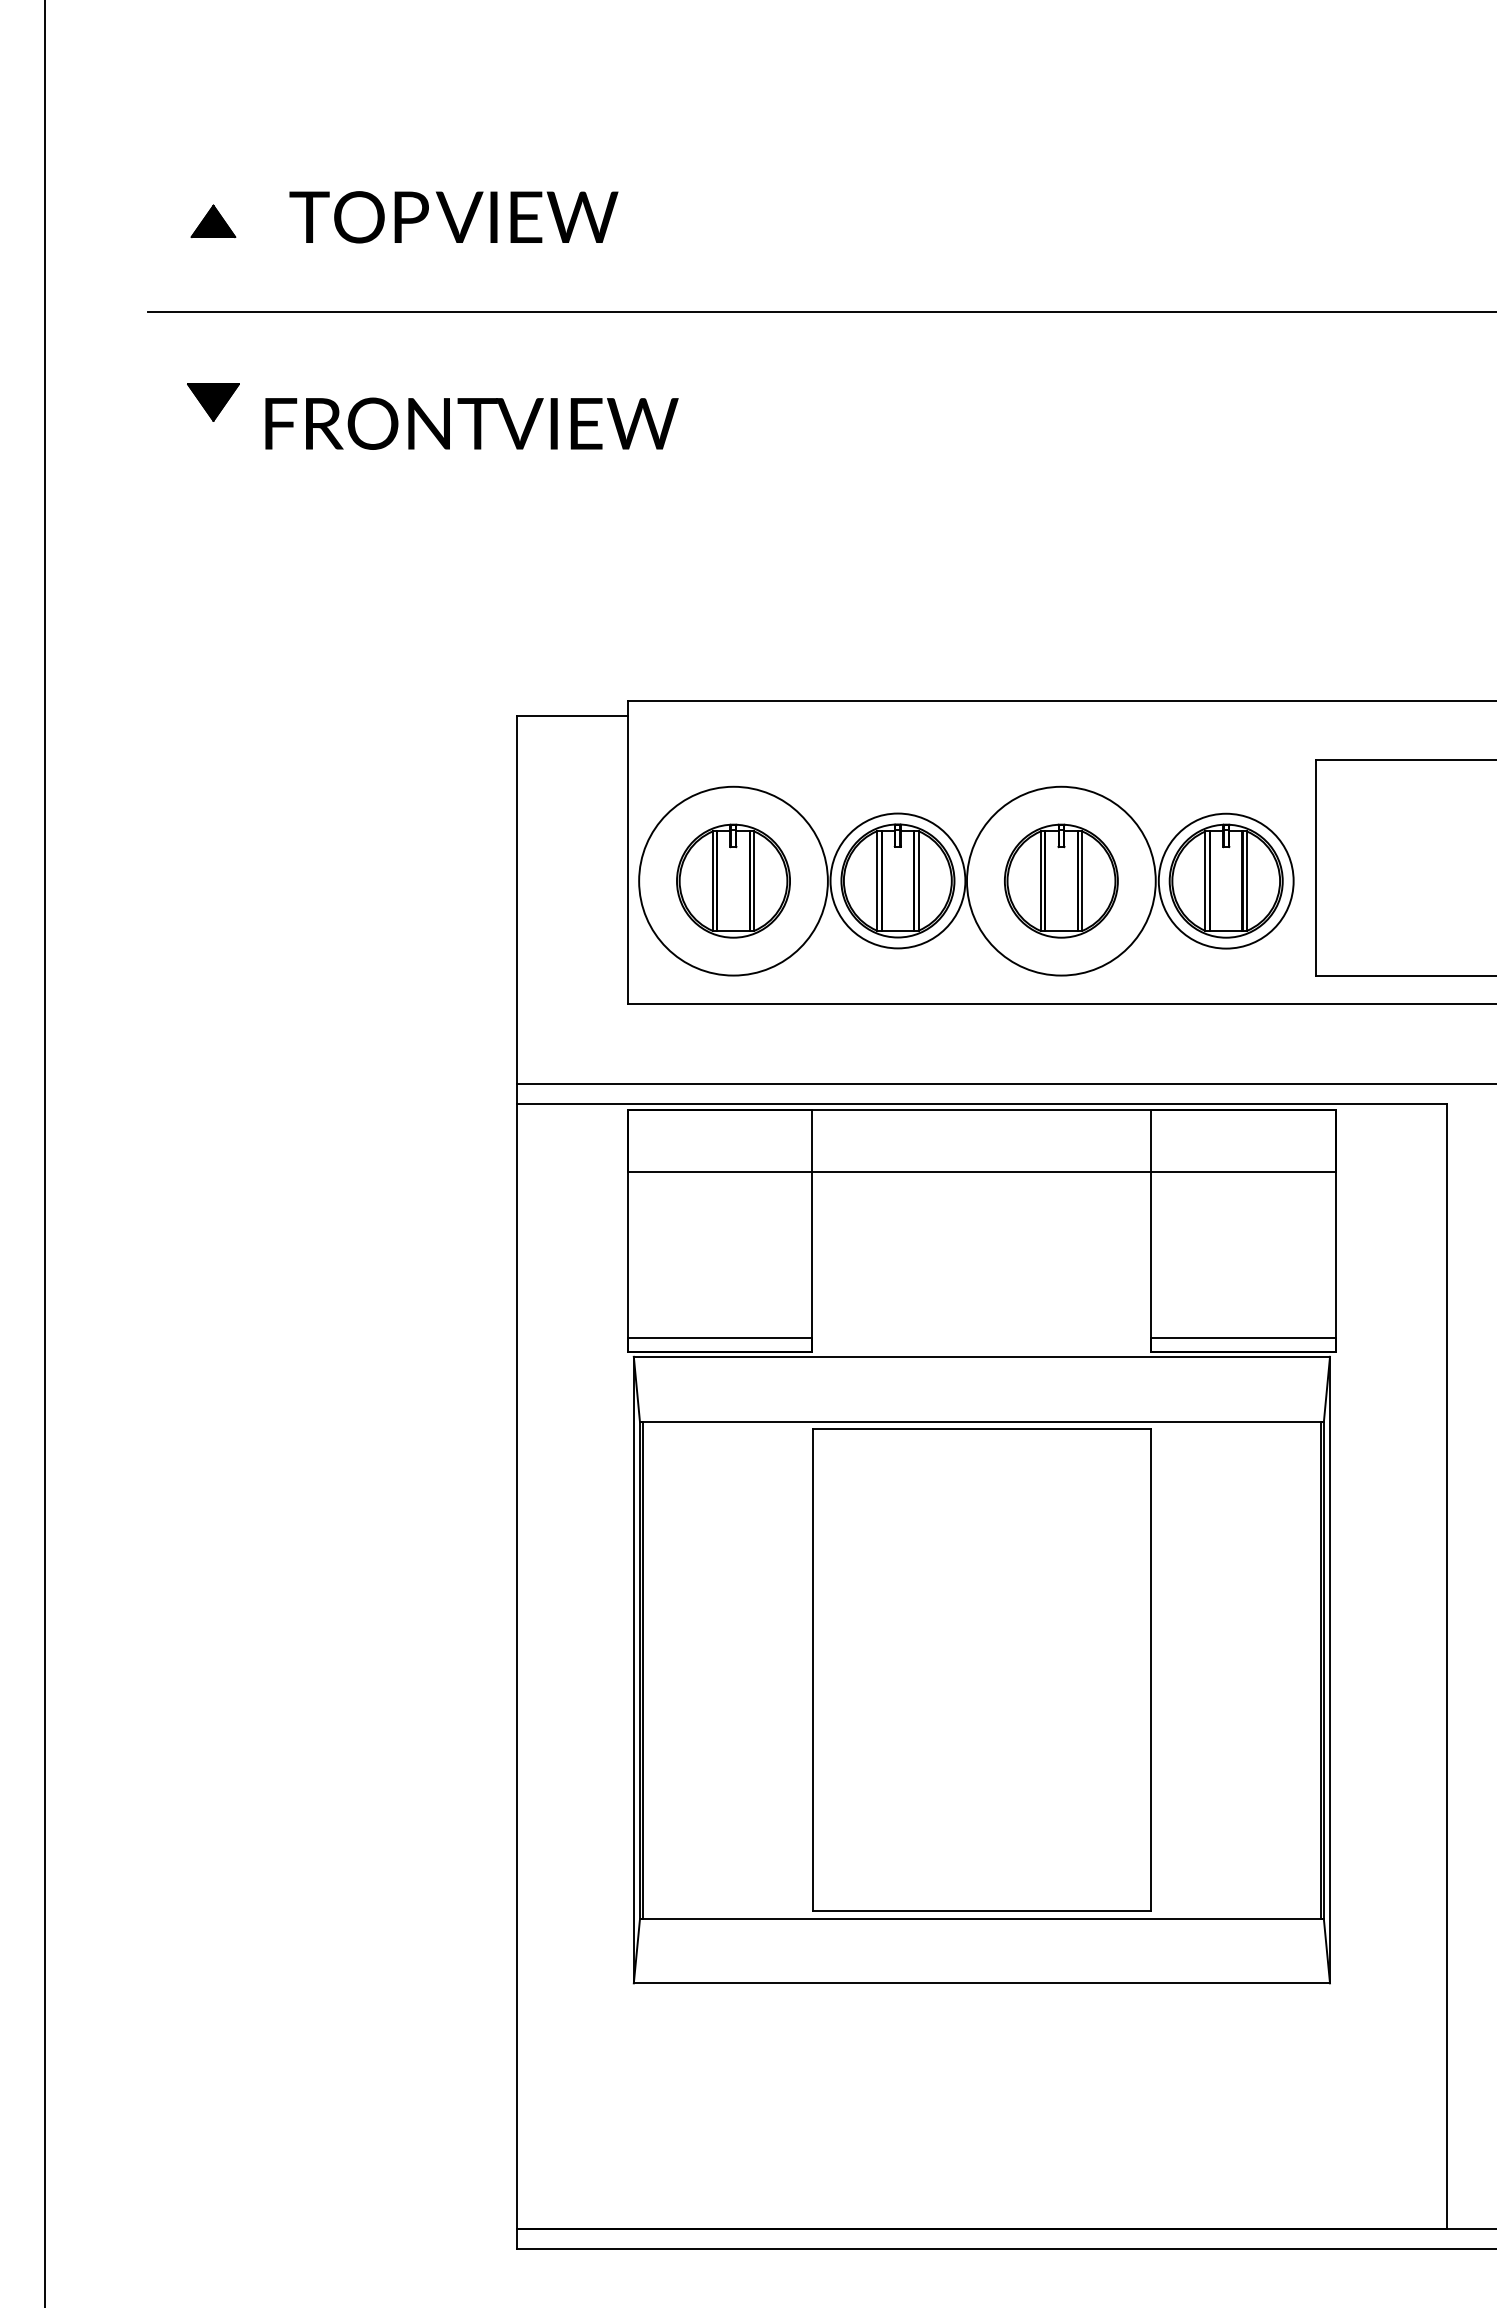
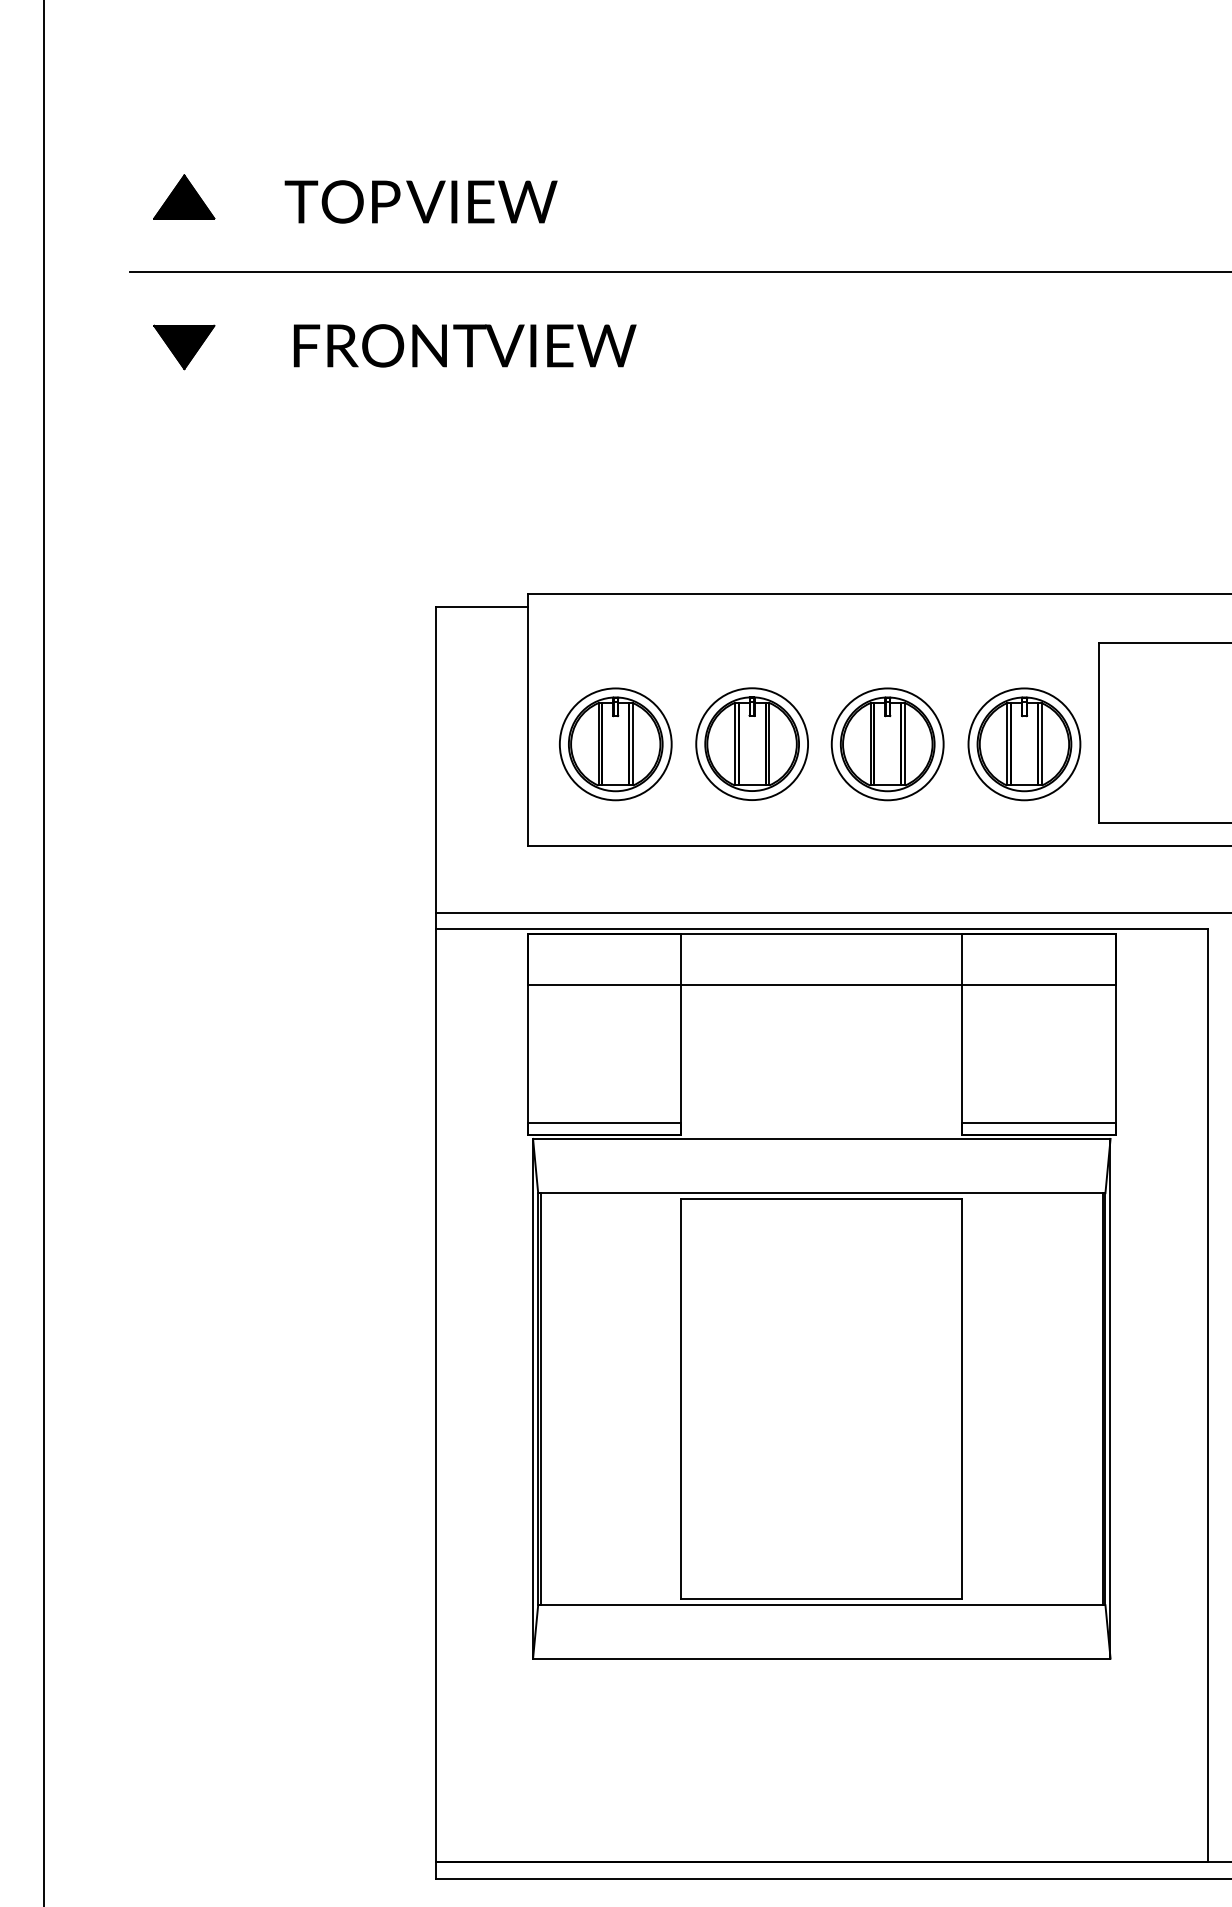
text: (453, 217) -> (420, 202), moved
part: (213, 221) -> (184, 197), size x1.67
part: (213, 402) -> (184, 347), size x1.43
text: (471, 423) -> (464, 345), moved
circle: (733, 880) -> (615, 743), size x0.71
circle: (1060, 880) -> (886, 743), size x0.71

